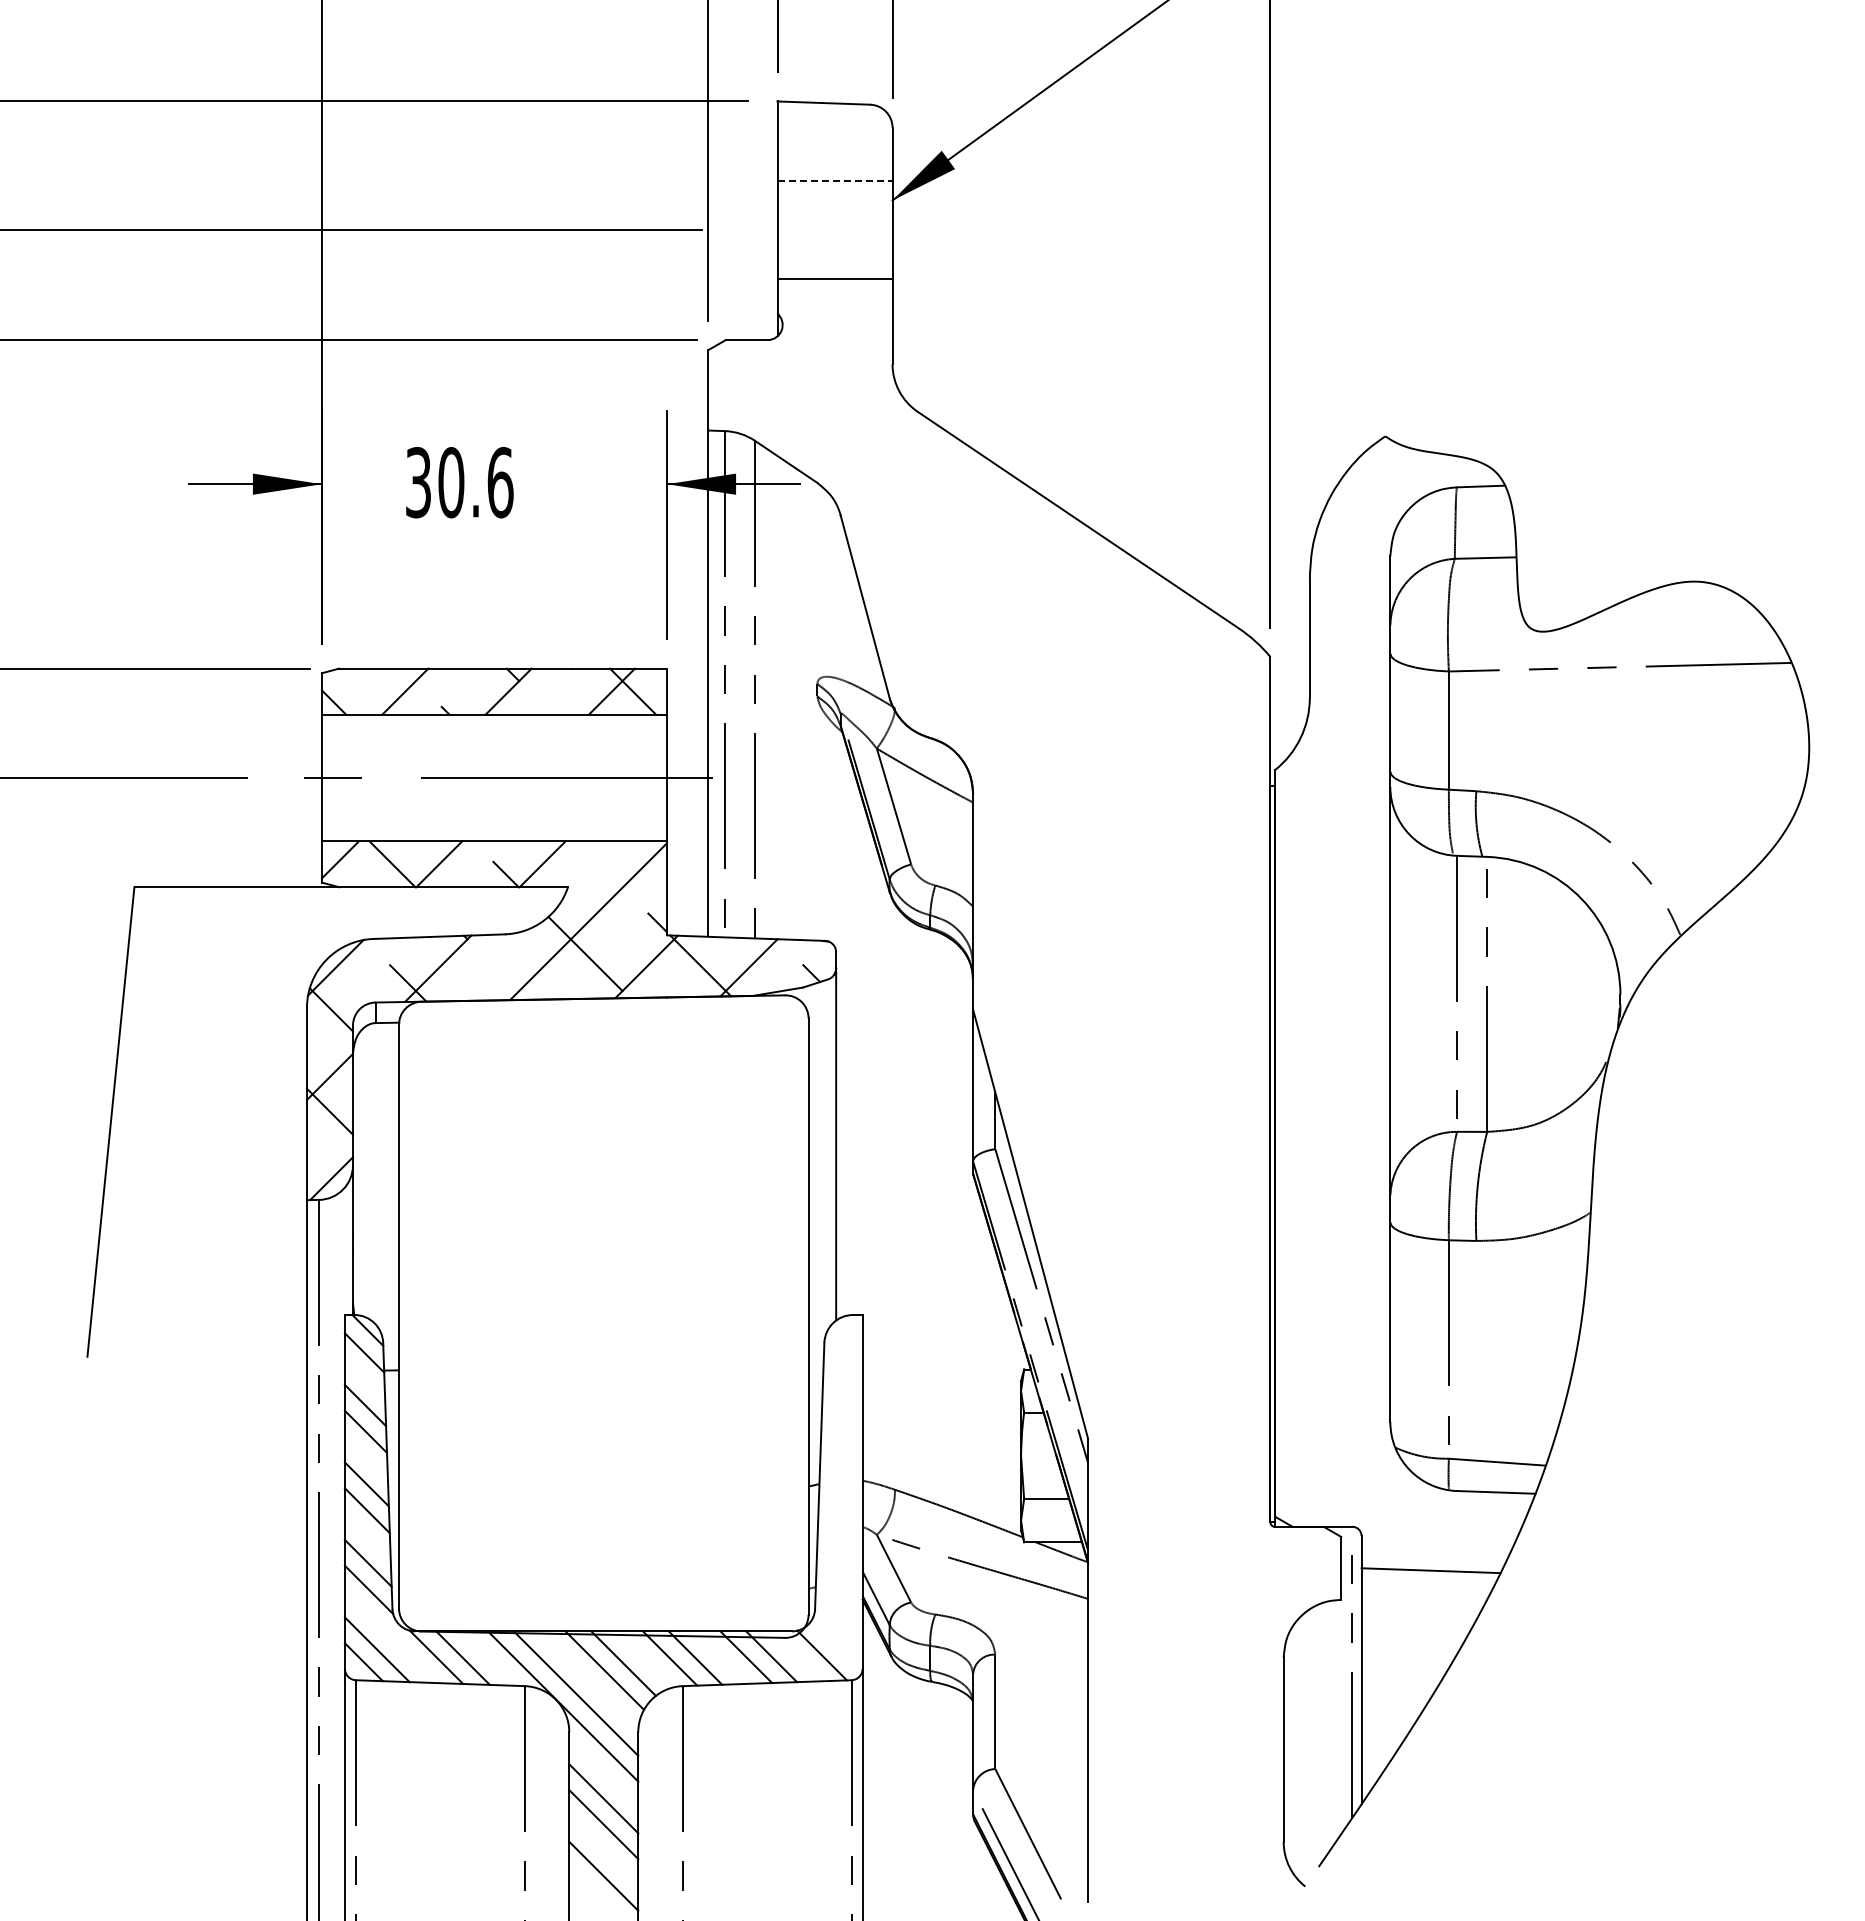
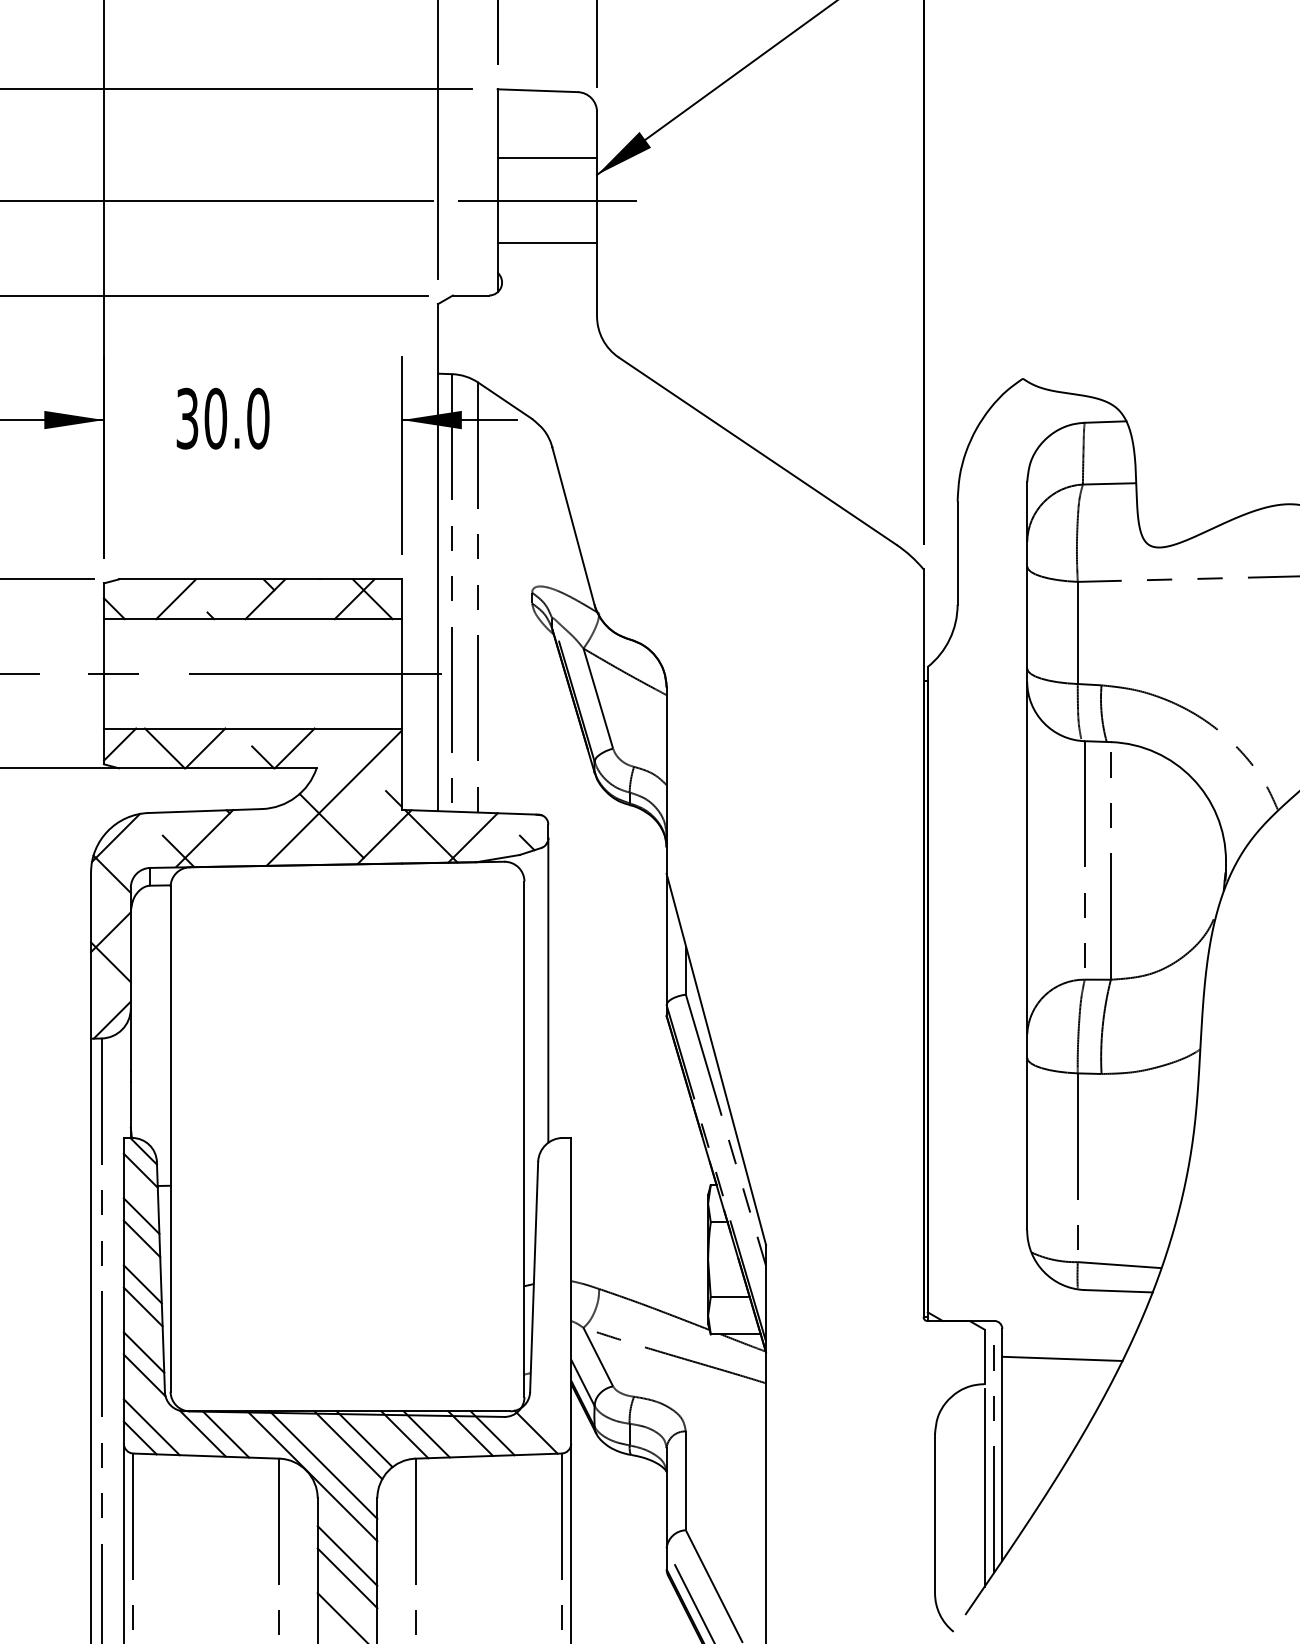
line: (835, 181) -> (547, 158), dashed -> solid
line: (834, 230) -> (546, 200), added
text: (500, 482) -> (258, 418), 30.6 -> 30.0
line: (1341, 1719) -> (984, 1487), added

